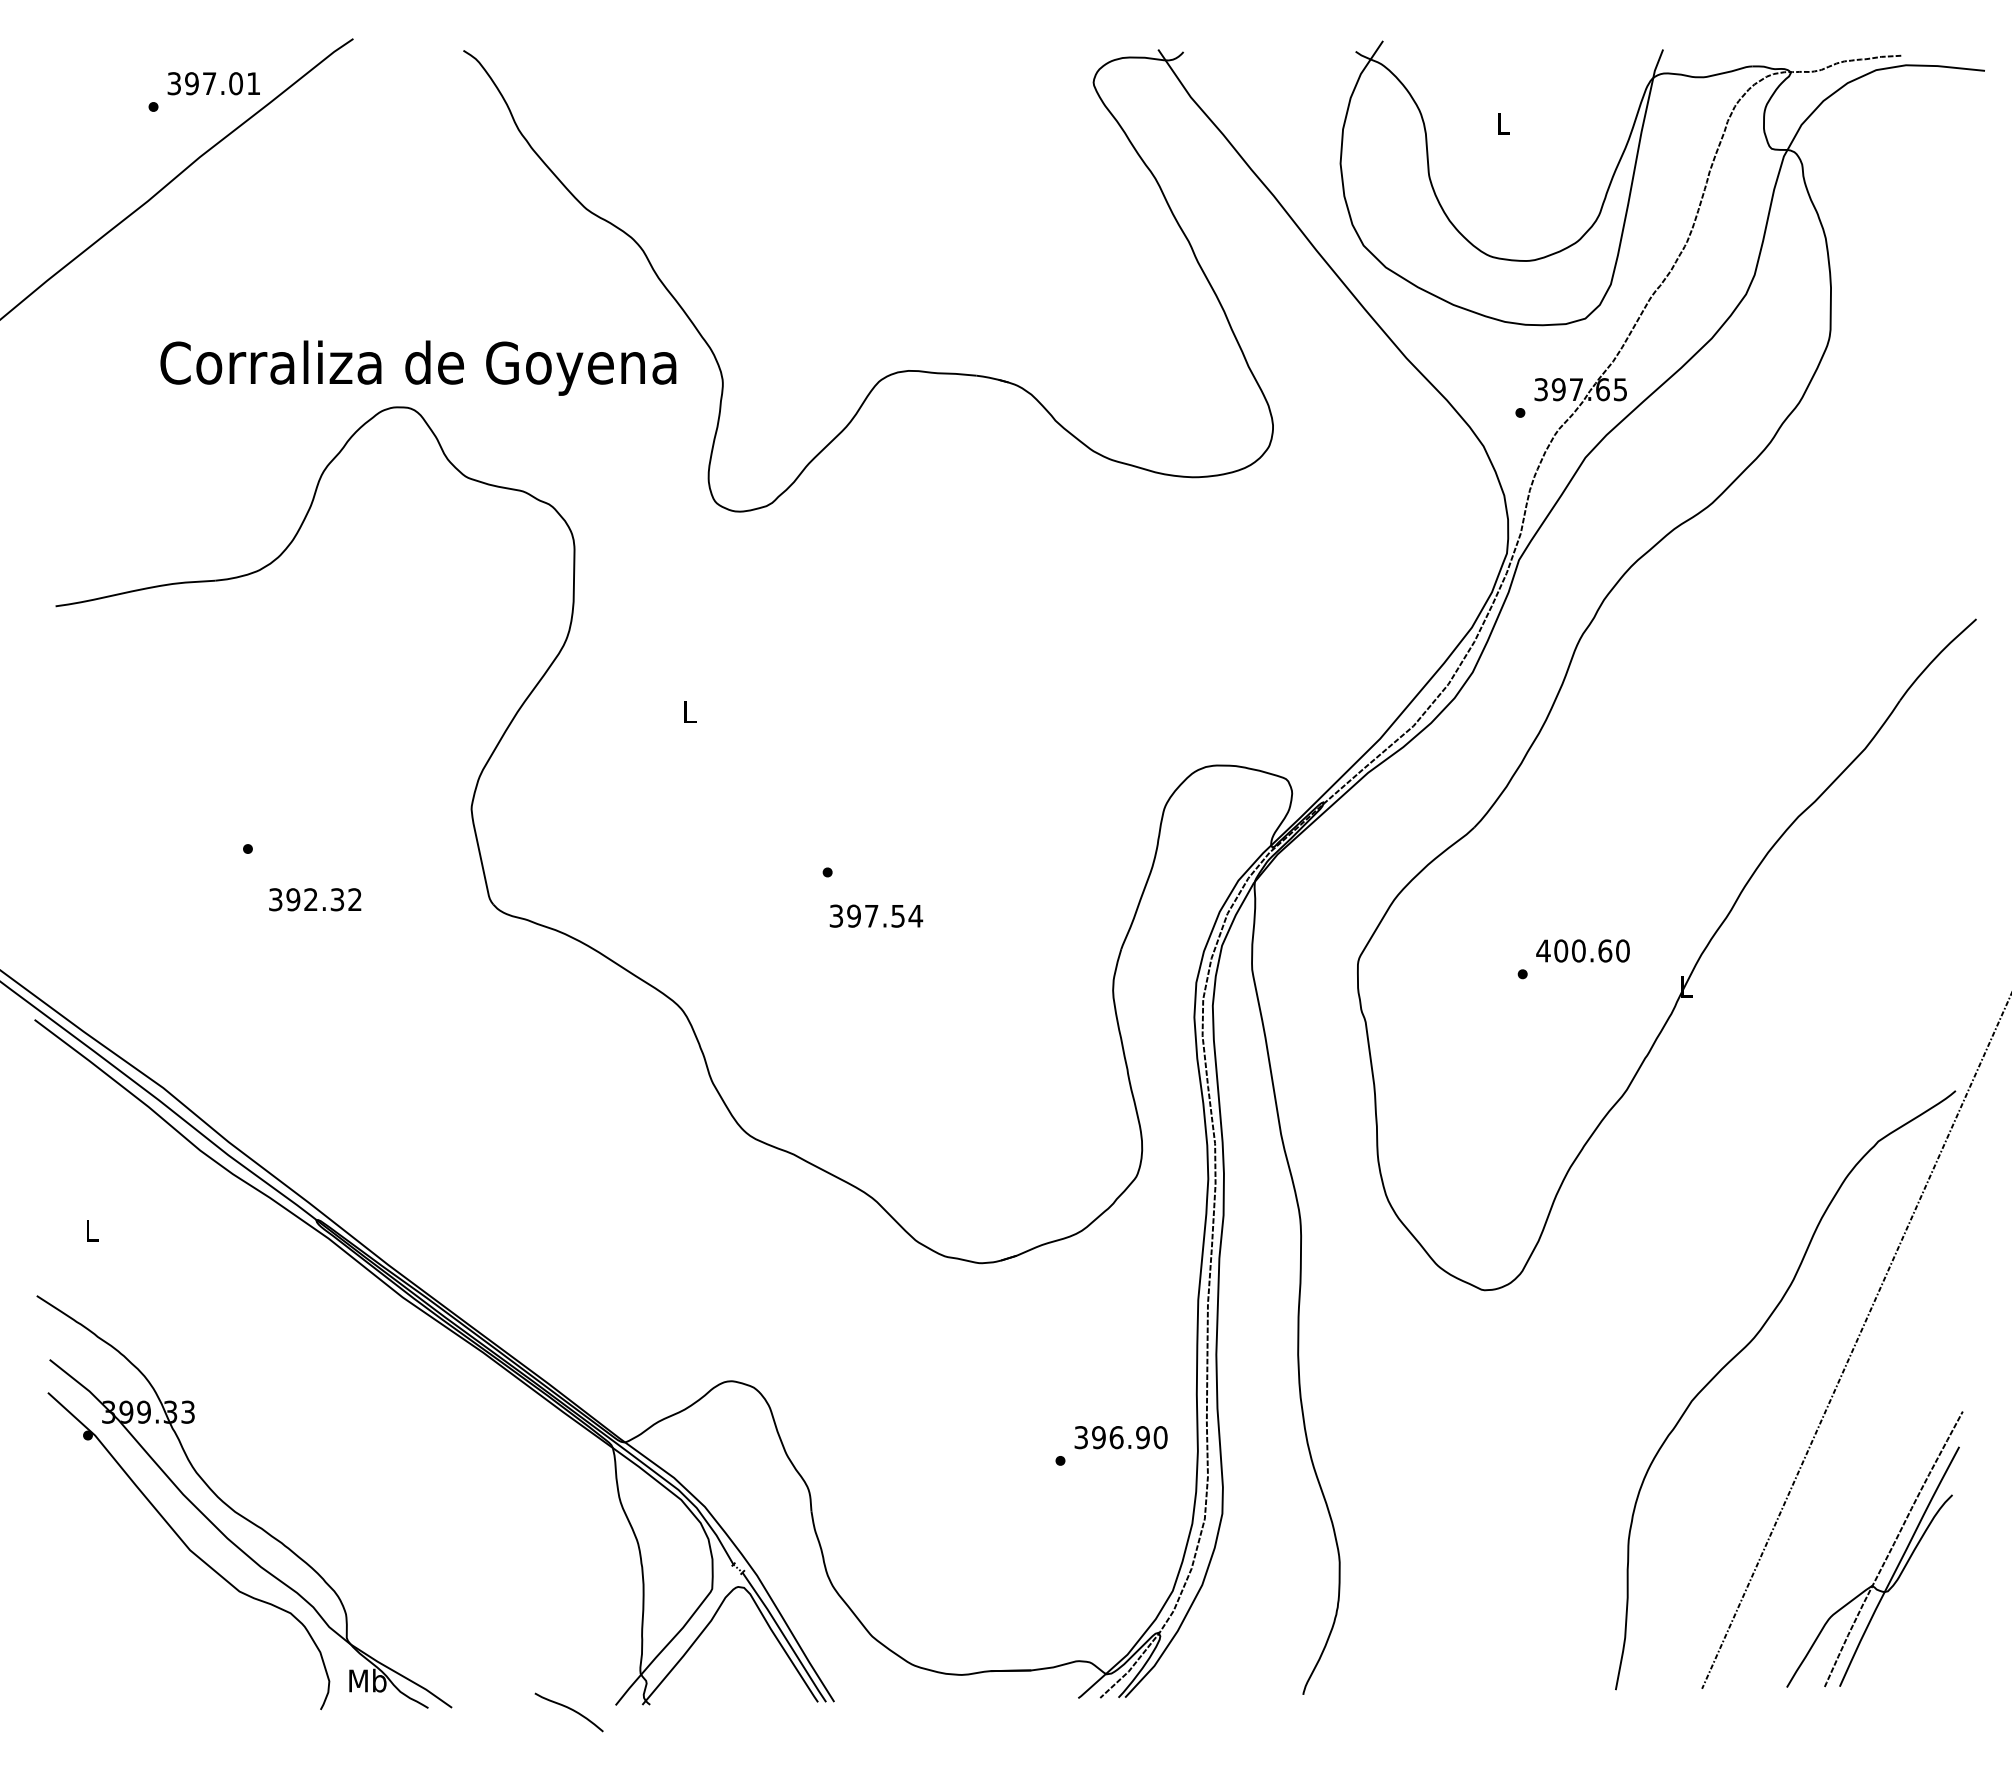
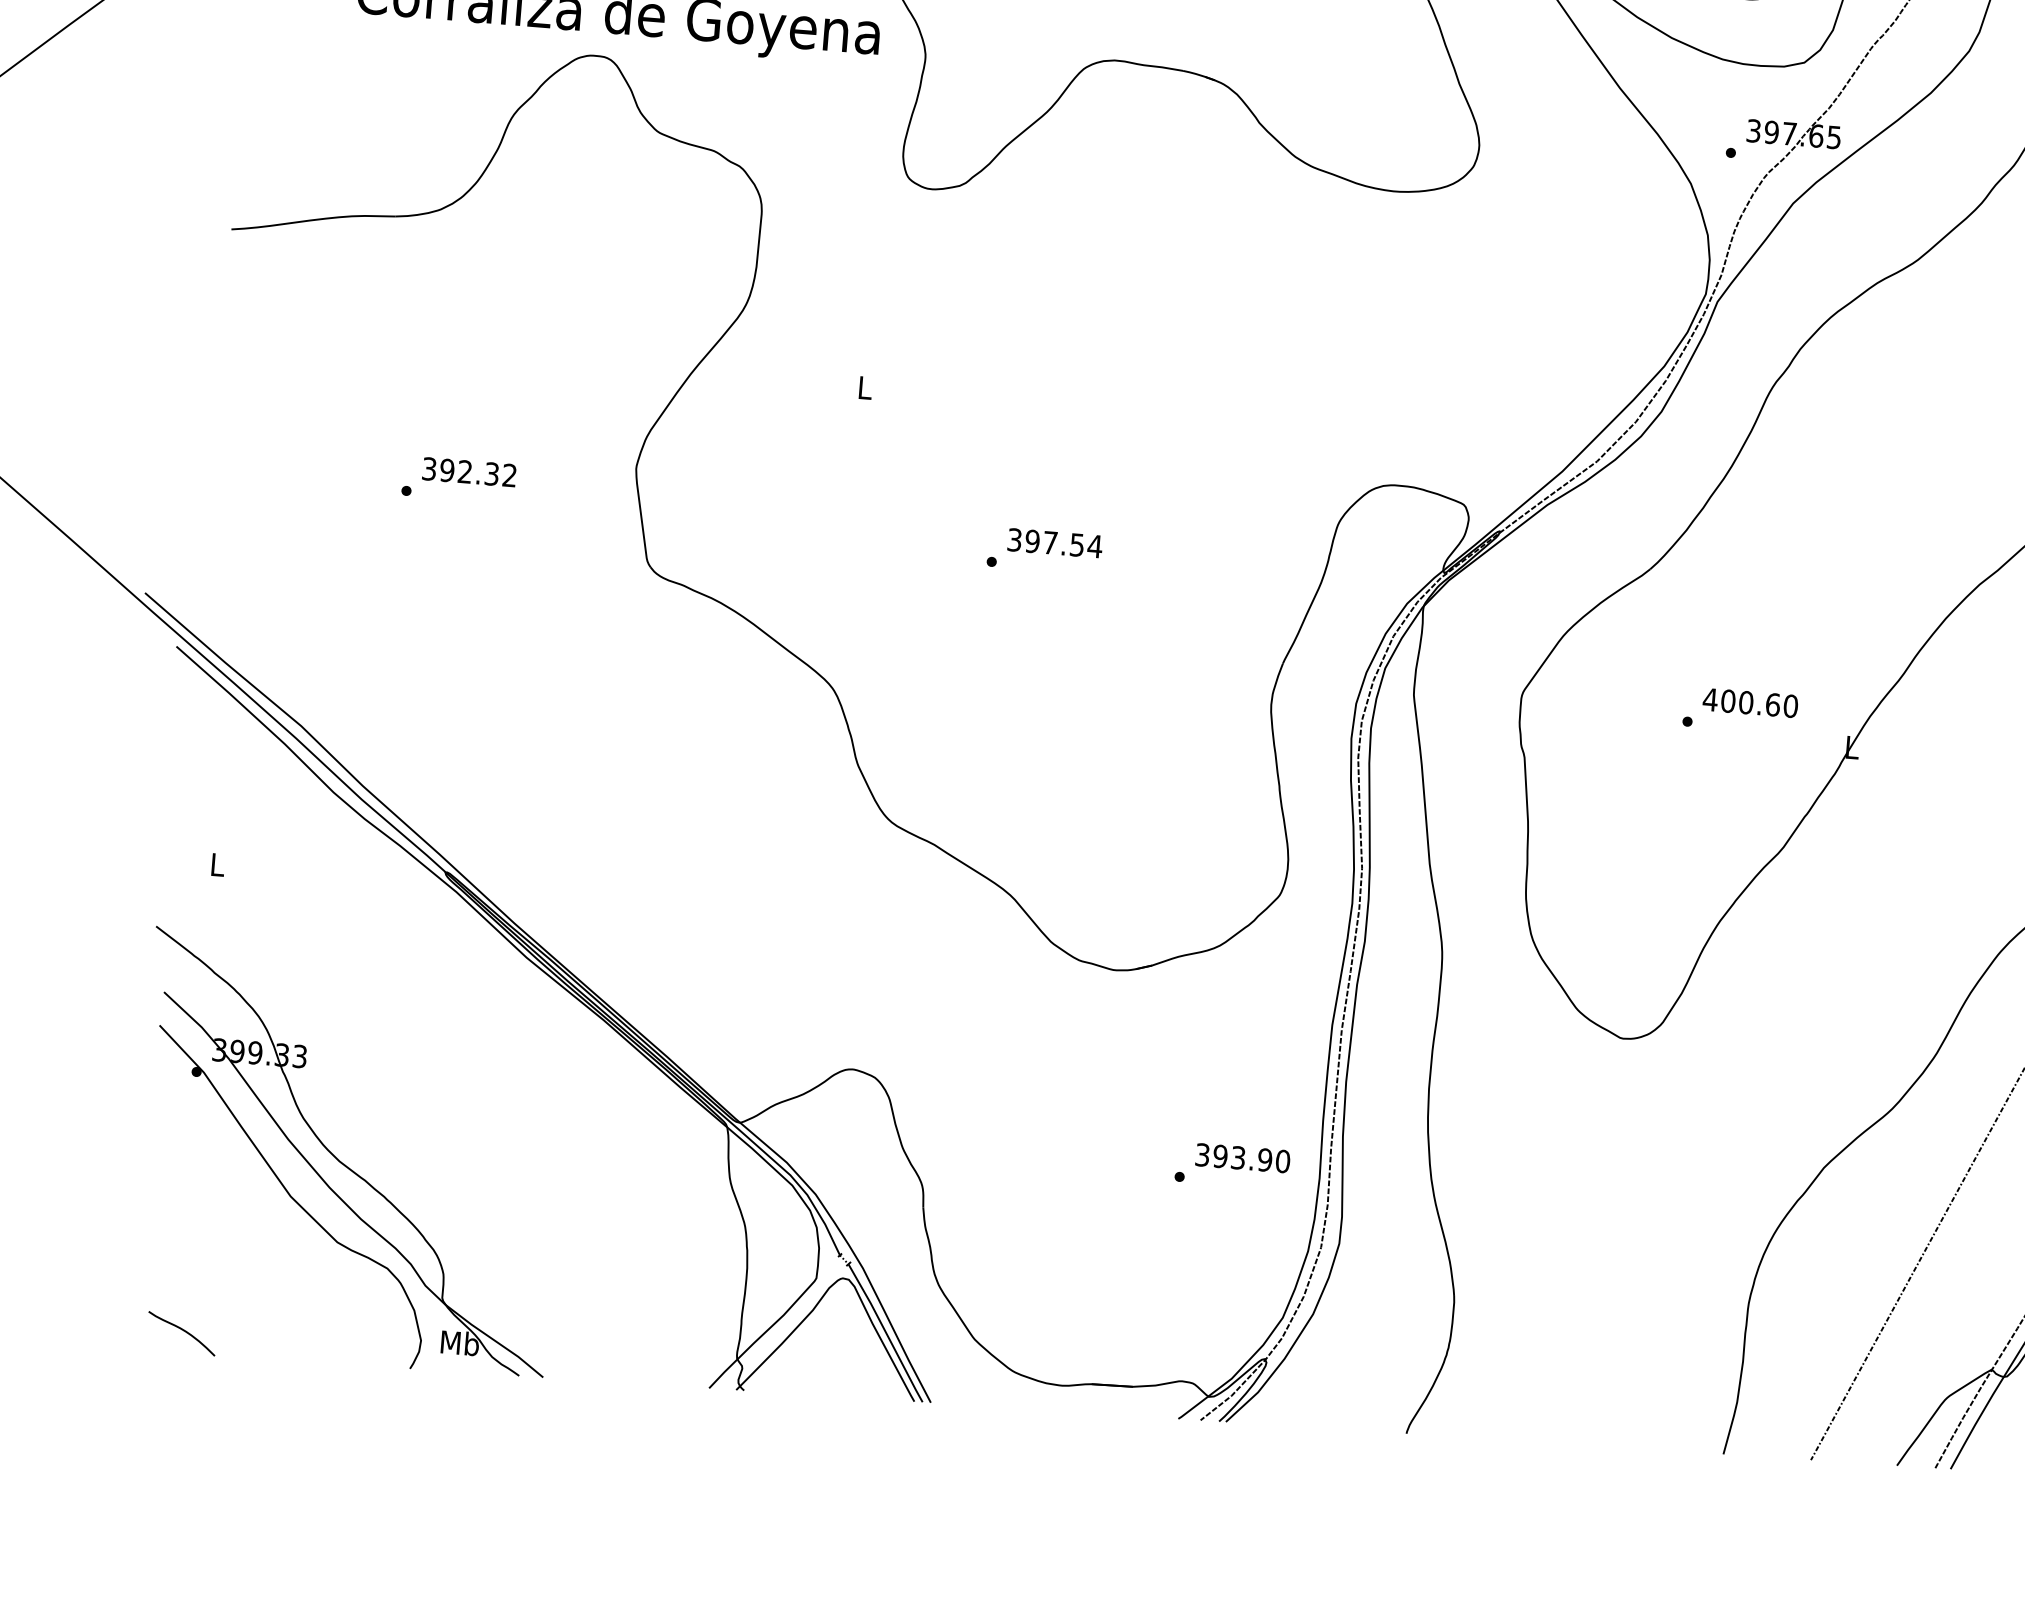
text: (315, 899) -> (469, 472), moved
text: (876, 915) -> (1055, 542), moved
text: (1116, 1437) -> (1238, 1157), 396.90 -> 393.90
curve: (569, 1709) -> (182, 1330), moved

